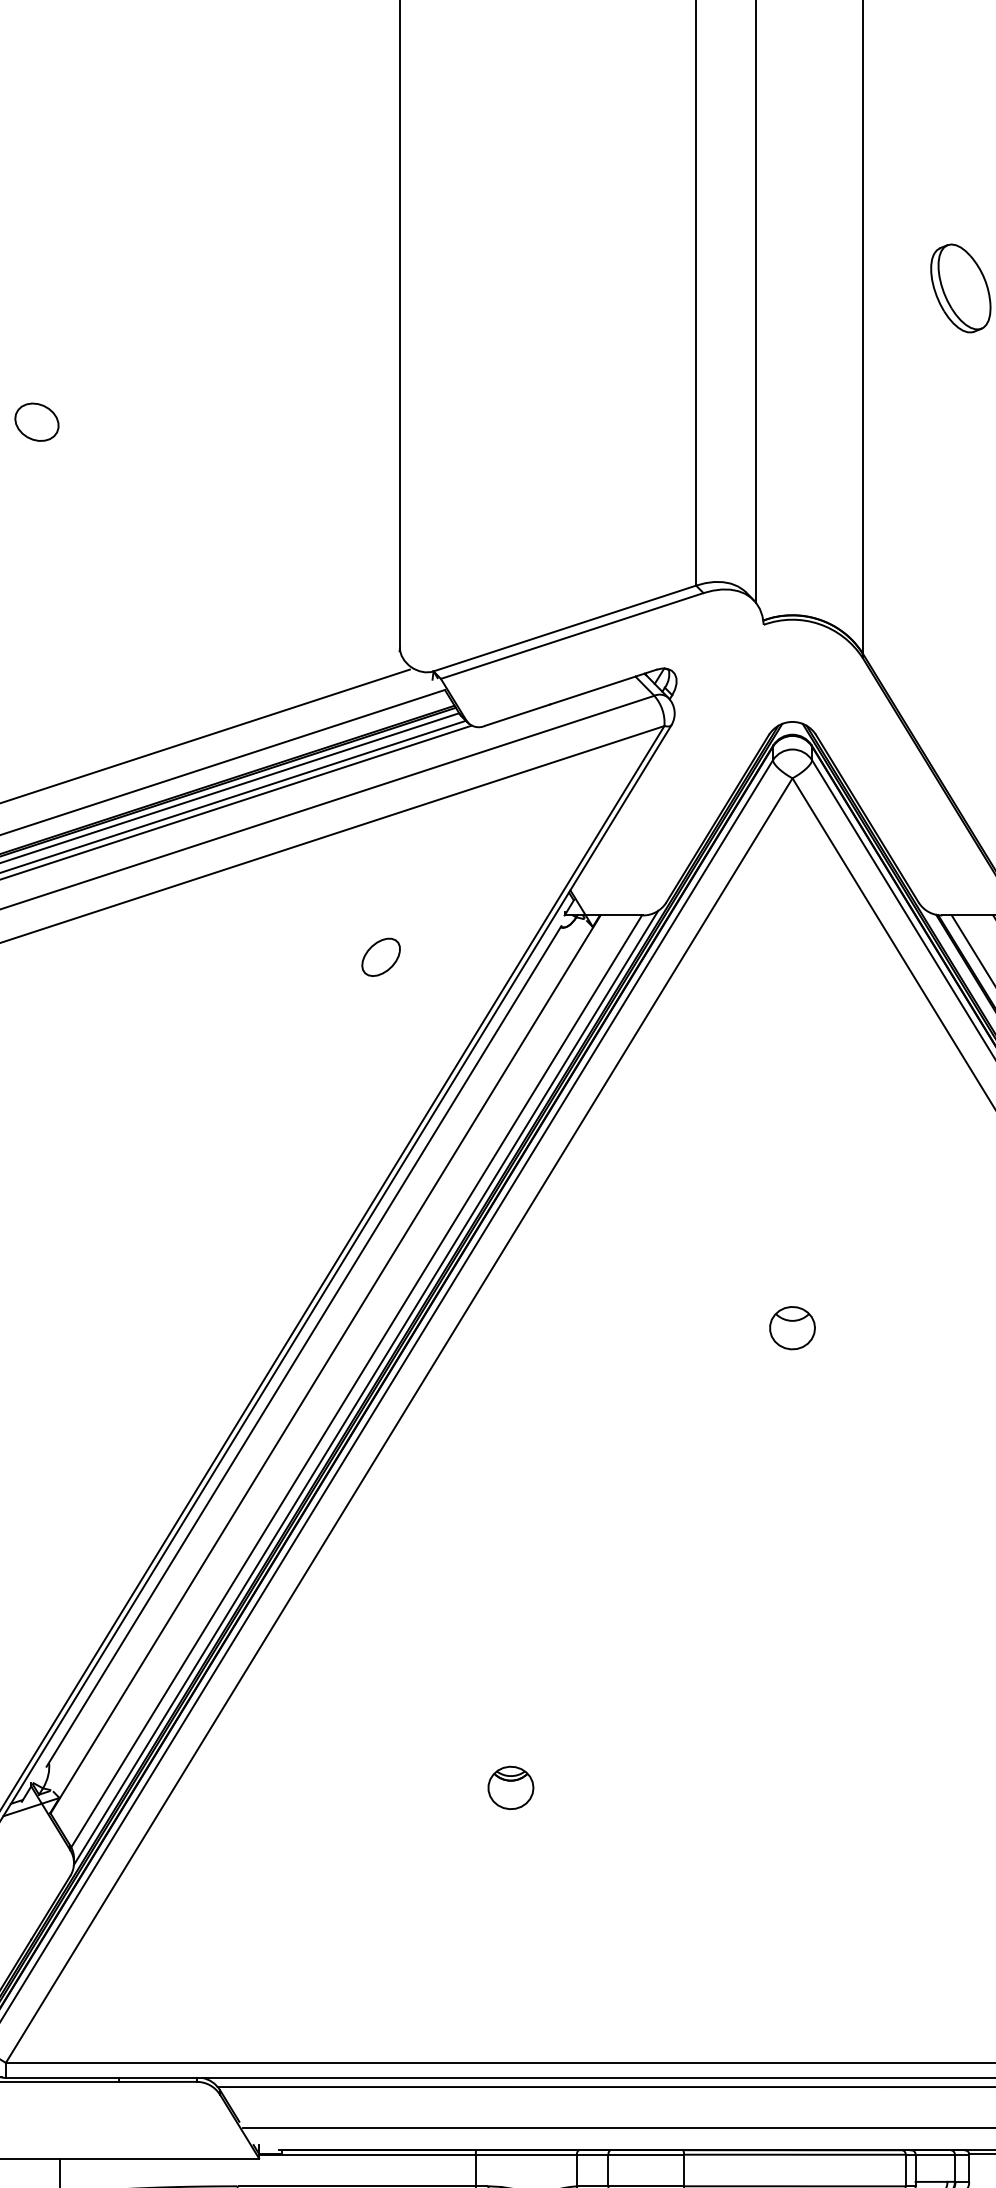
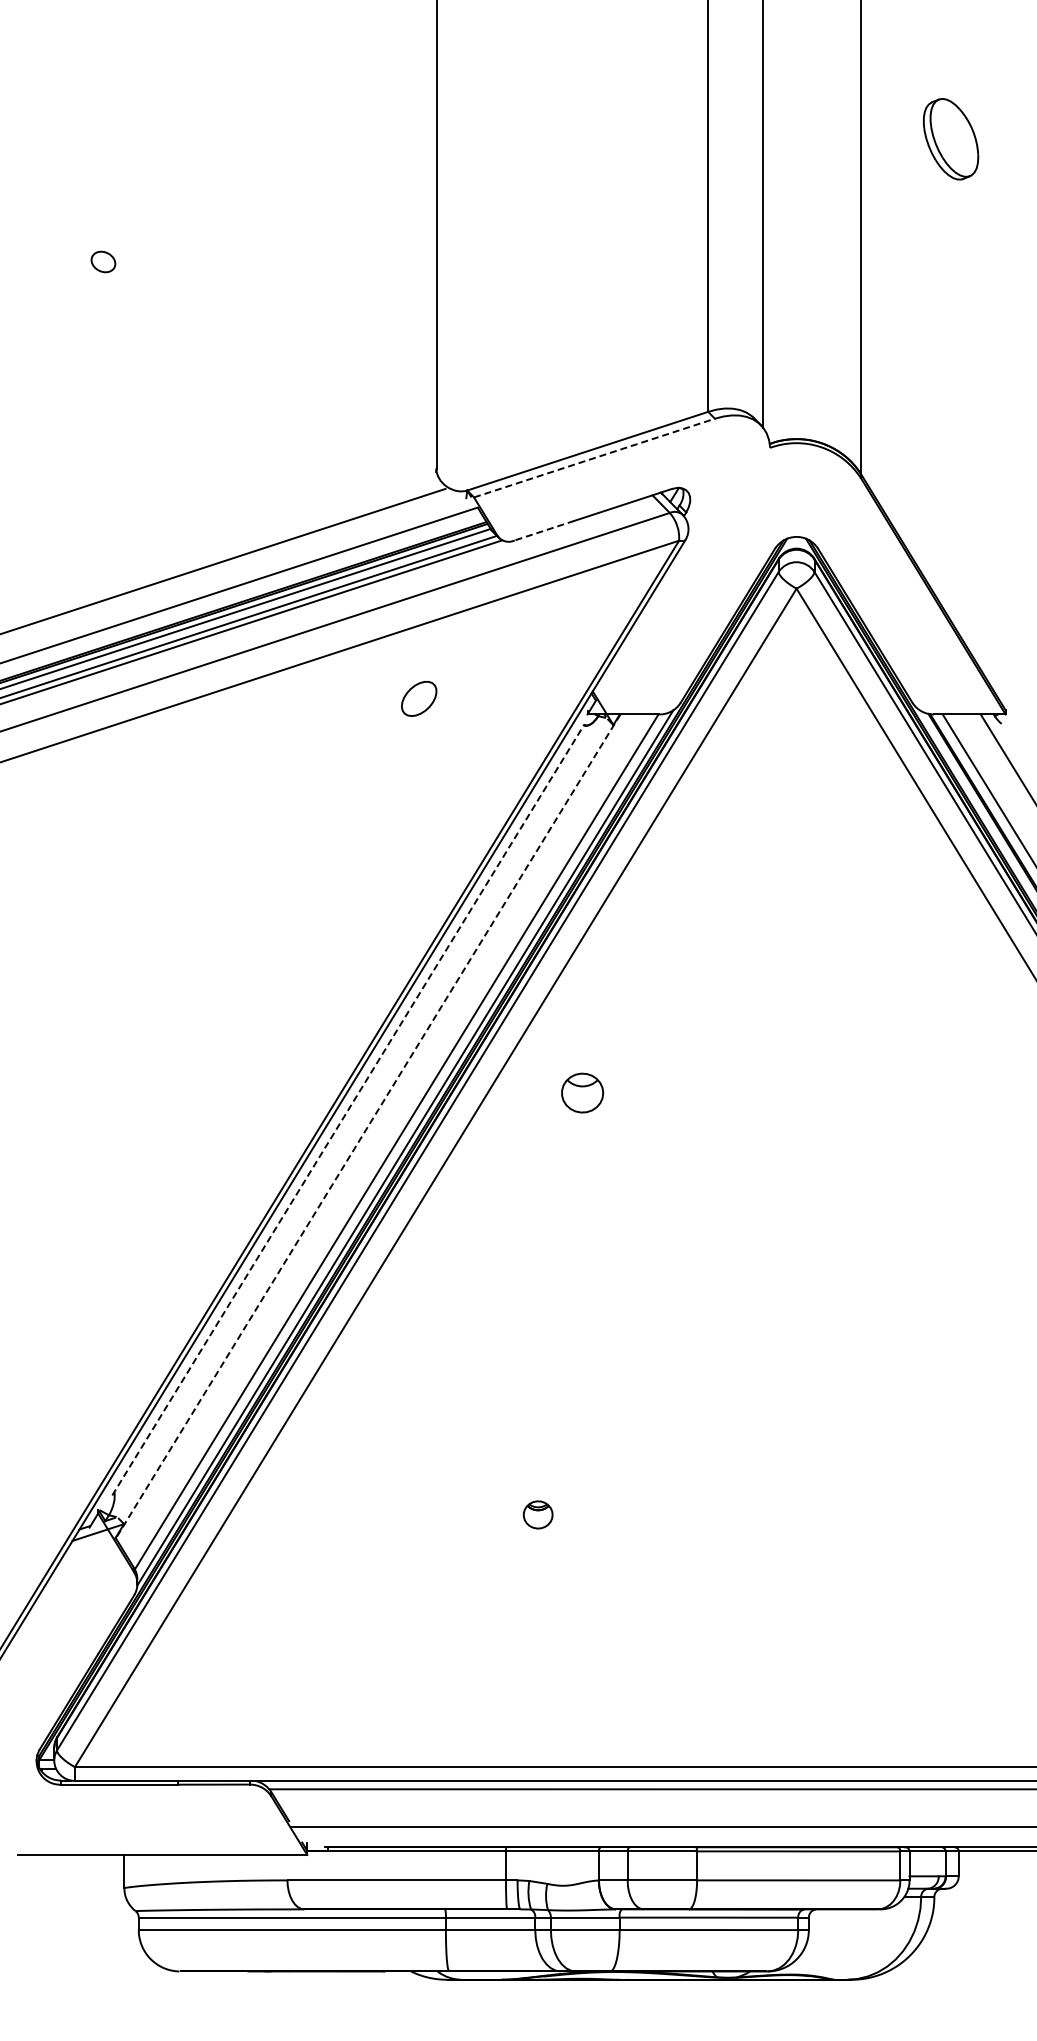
part: (37, 421) -> (103, 261), size x0.6
line: (572, 636) -> (594, 458), solid -> dashed
line: (517, 714) -> (544, 530), solid -> dashed
part: (381, 956) -> (419, 698), moved
part: (792, 1327) -> (582, 1092), moved
line: (304, 1346) -> (348, 1109), solid -> dashed
line: (324, 1364) -> (367, 1126), solid -> dashed
part: (510, 1787) -> (537, 1514), size x0.7

